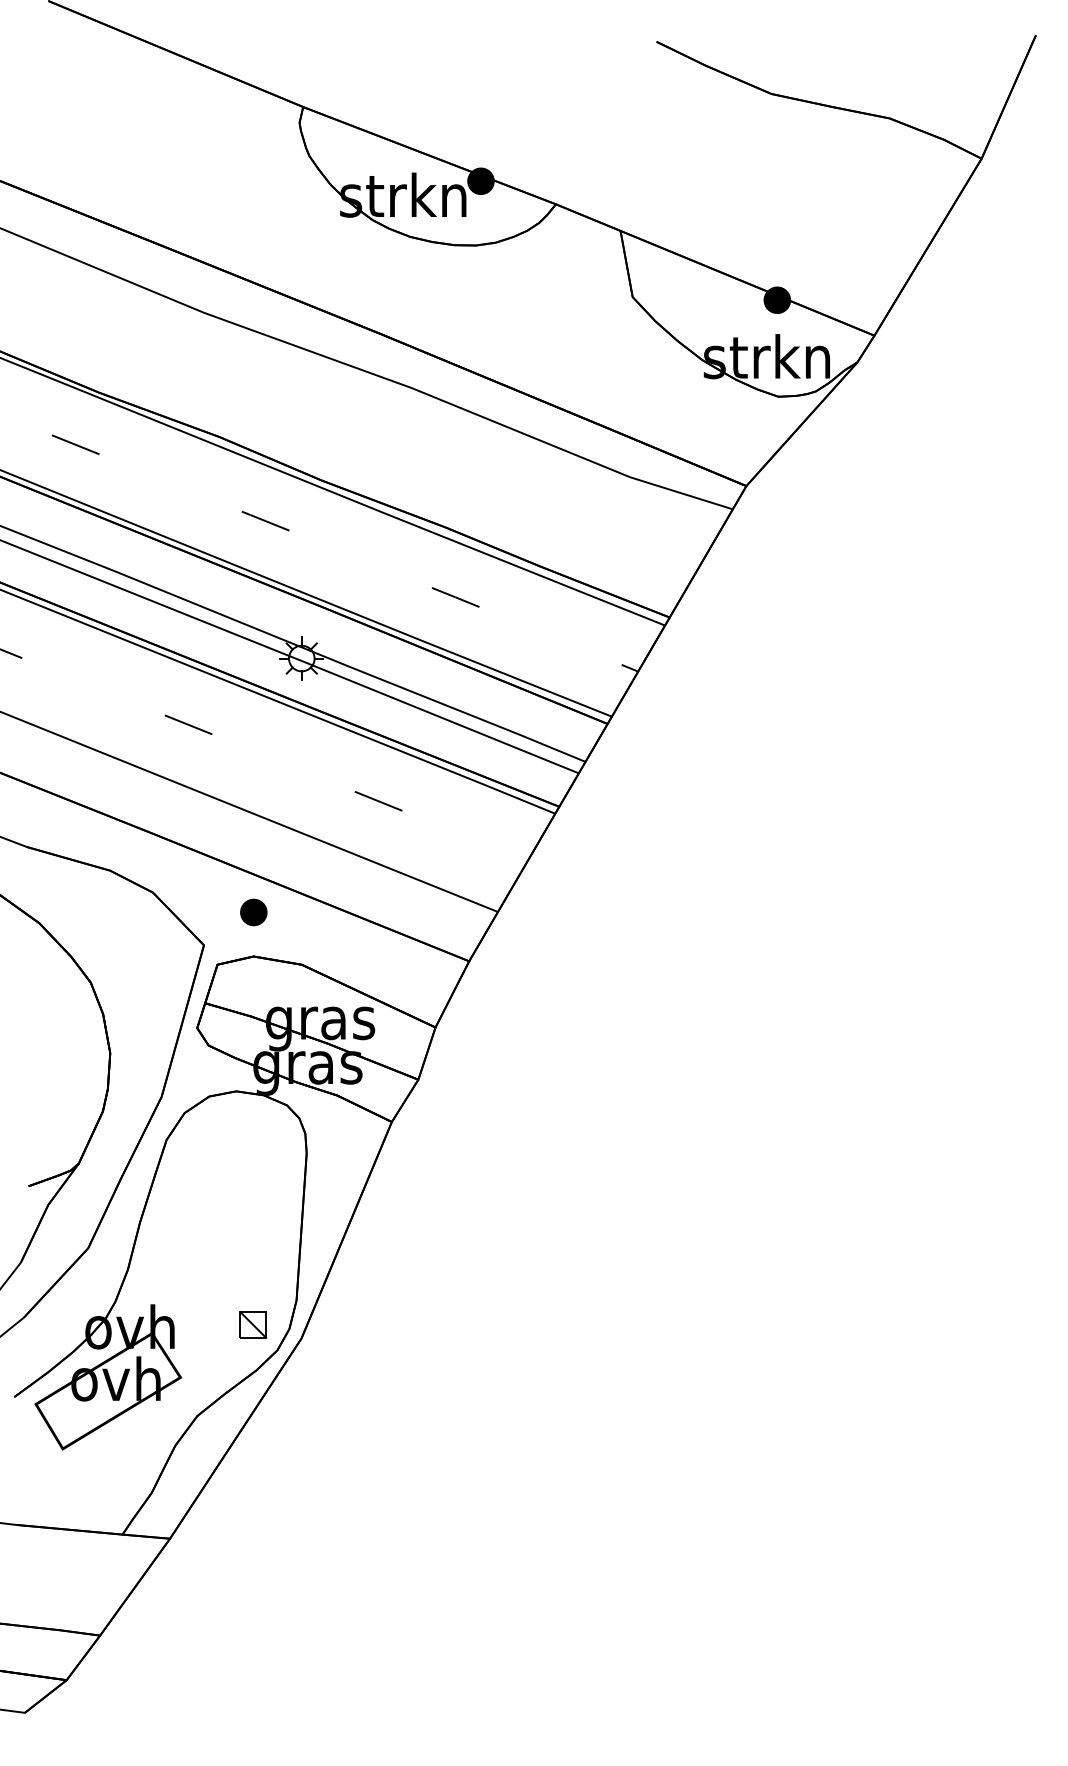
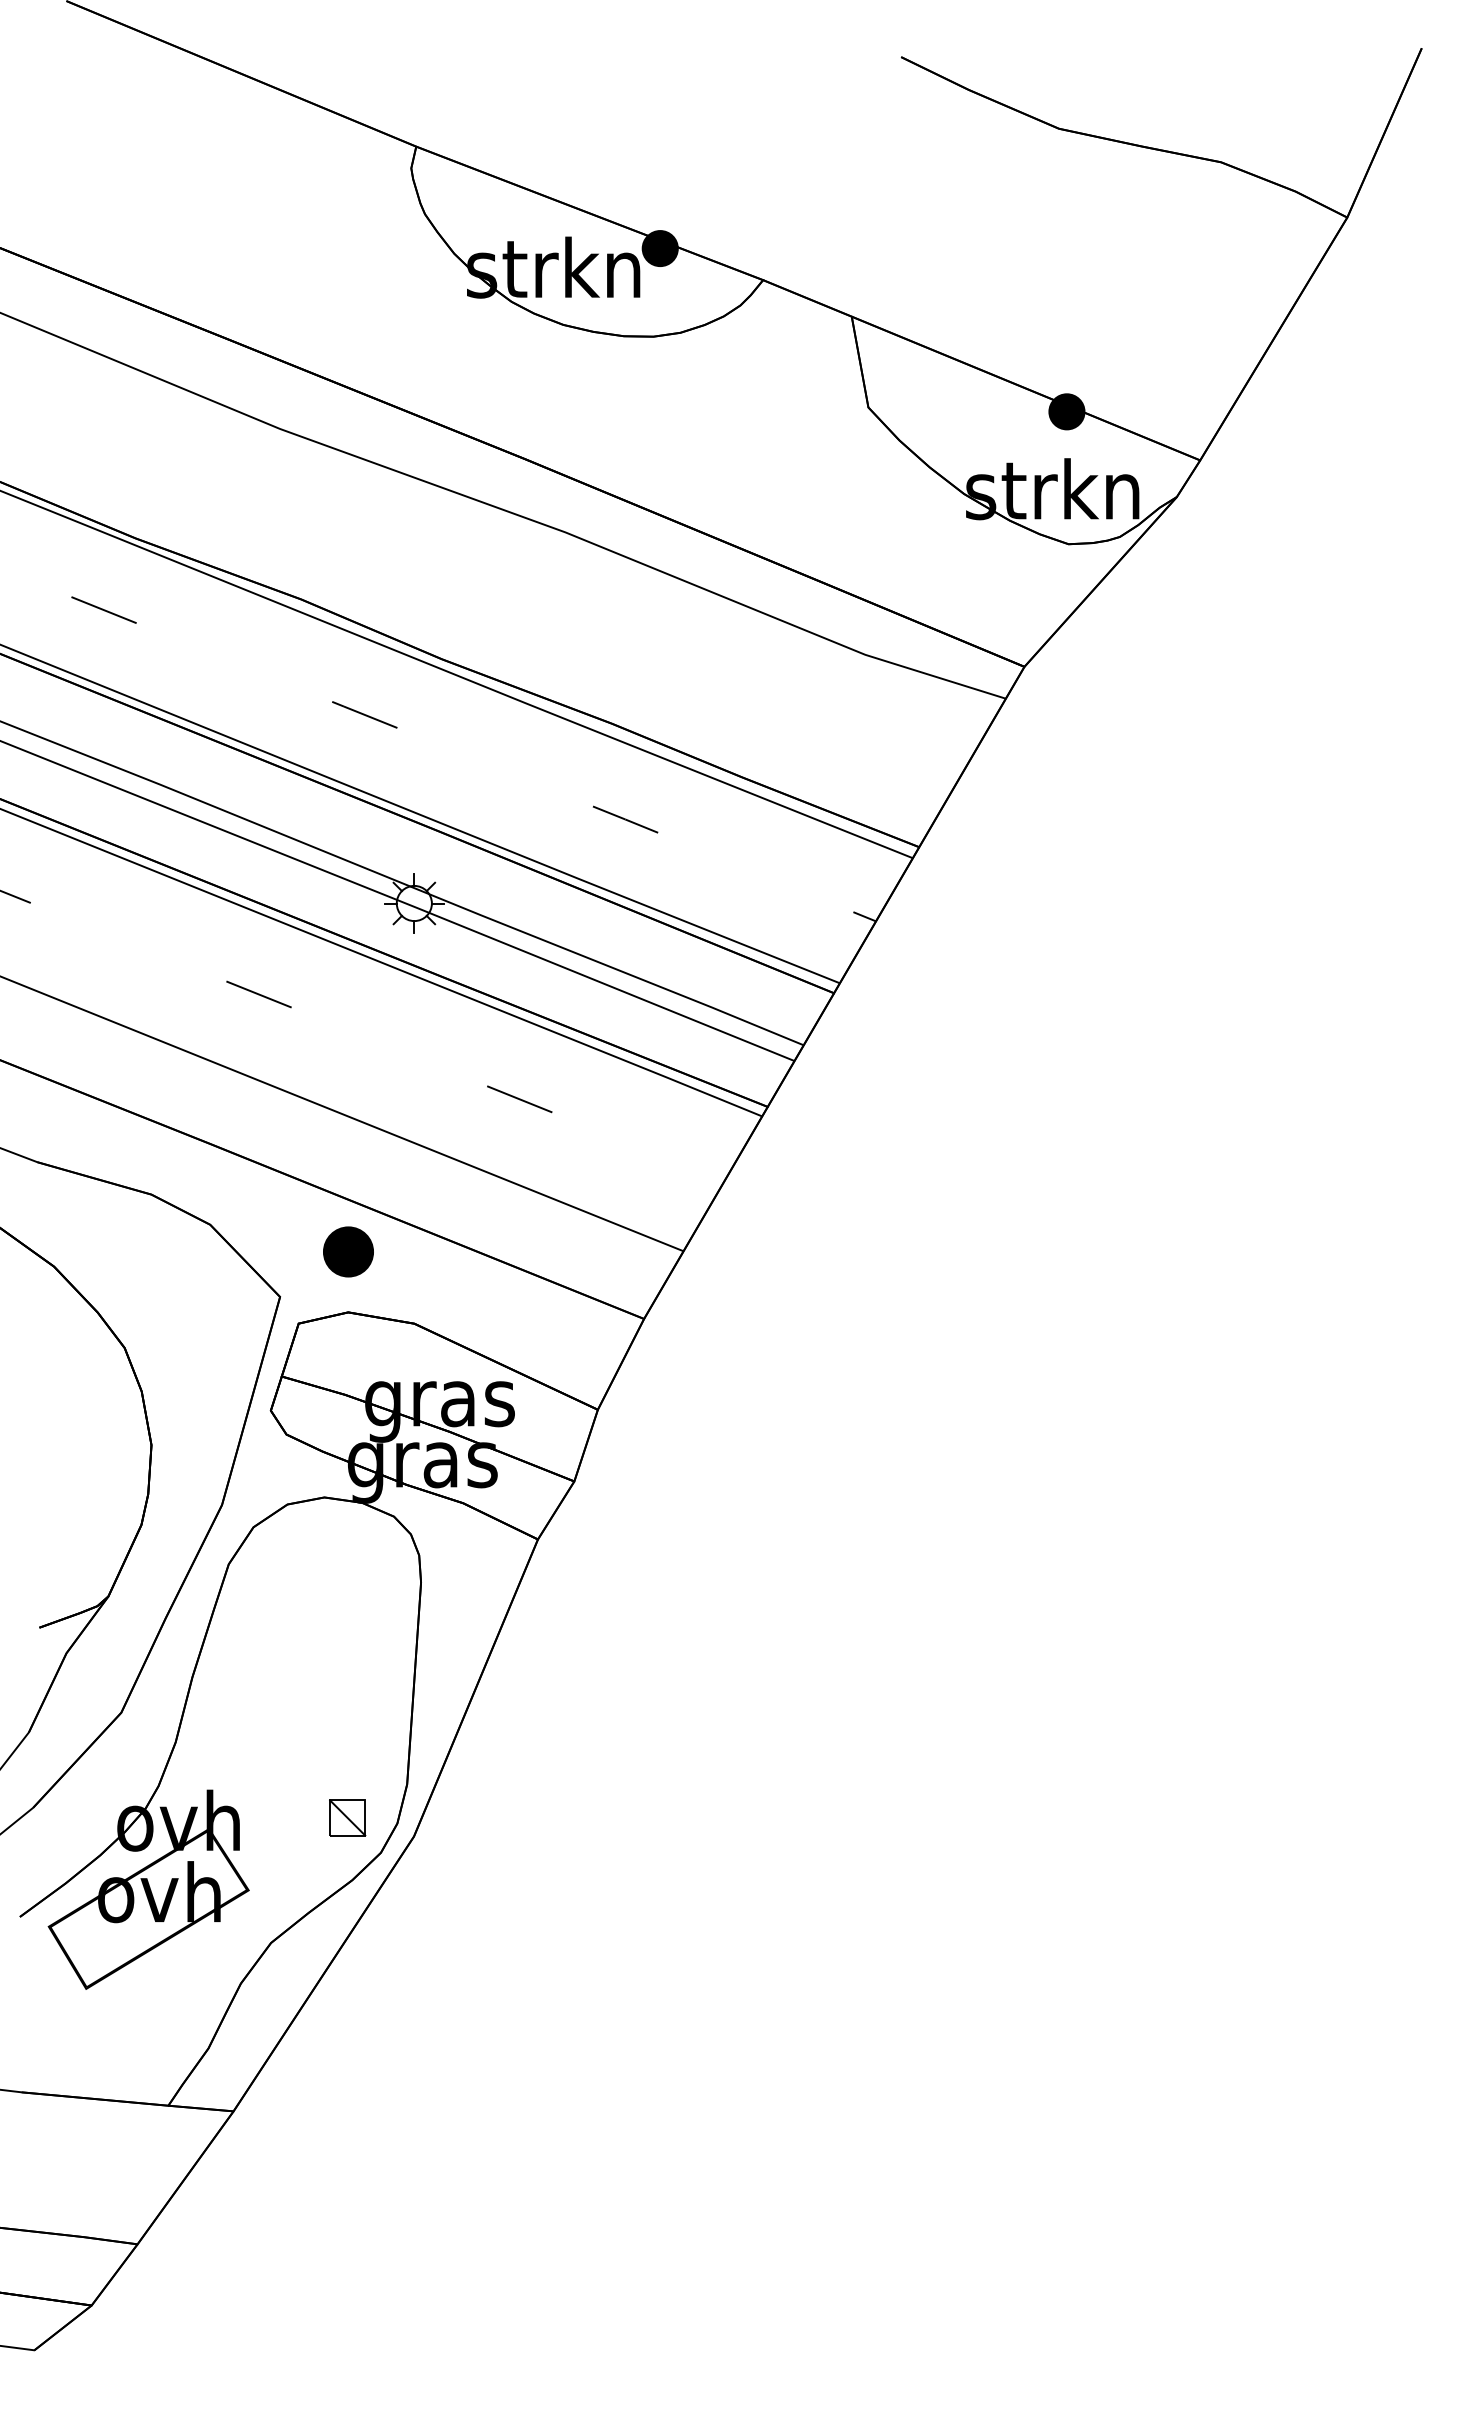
part: (253, 912) -> (348, 1251), size x1.4

